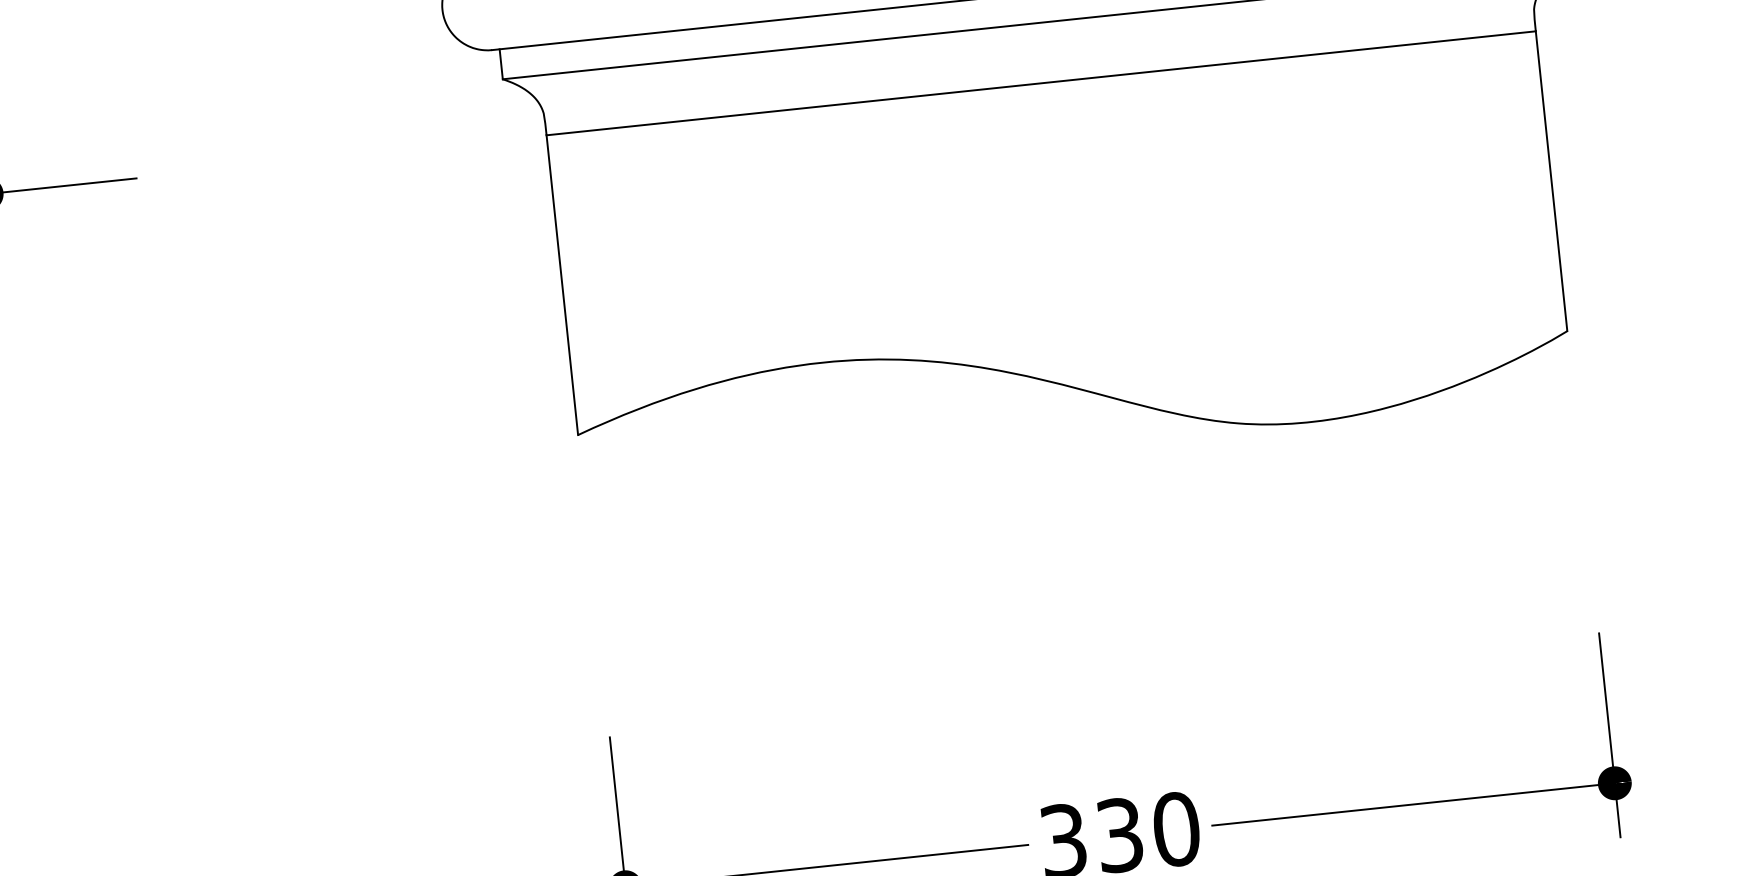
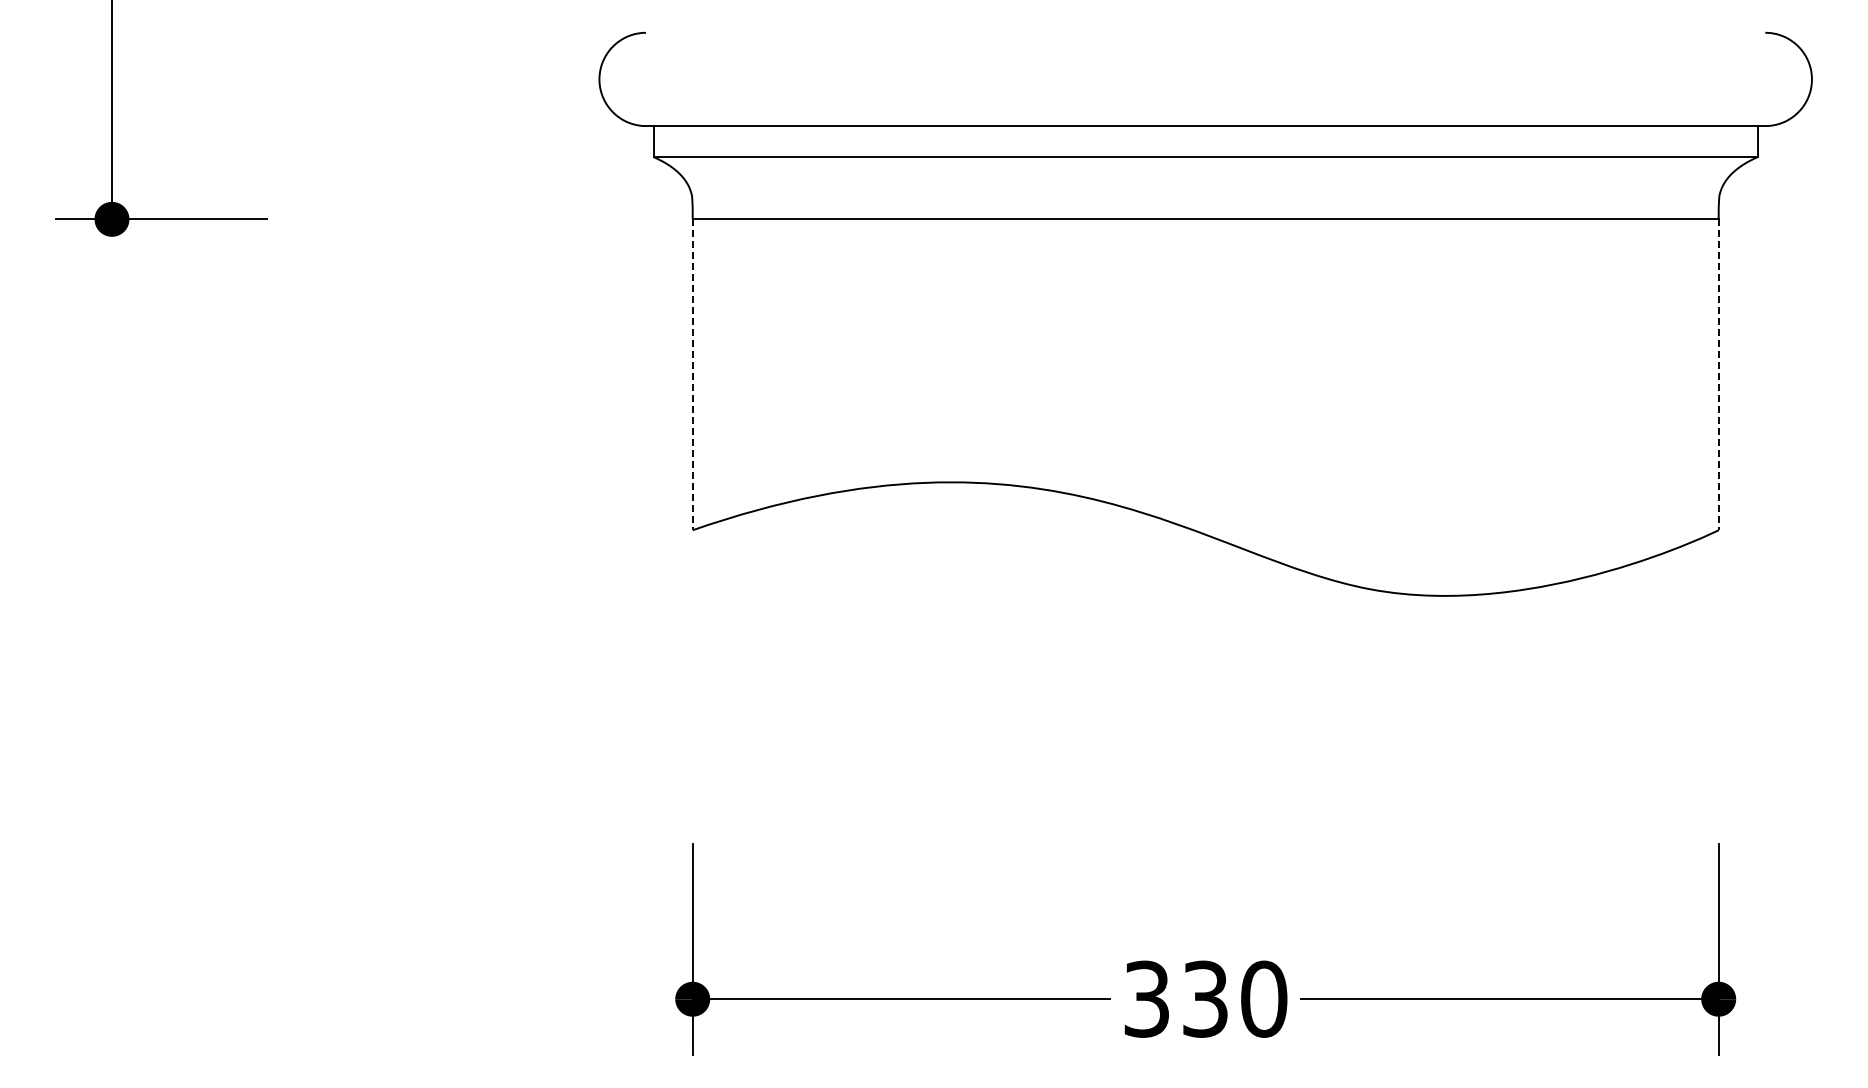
line: (1551, 181) -> (1718, 375), solid -> dashed
line: (562, 285) -> (692, 375), solid -> dashed

